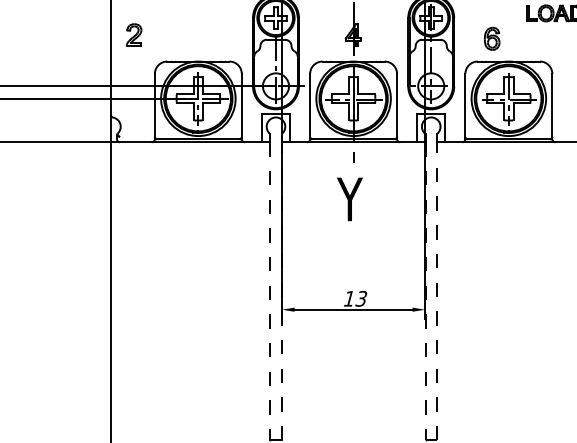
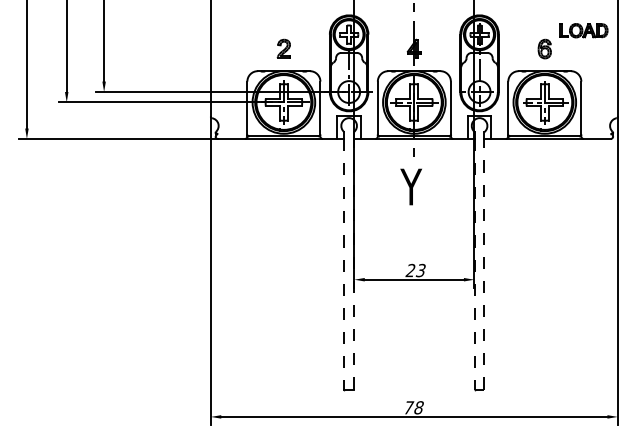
part: (133, 34) -> (283, 48), moved
part: (491, 38) -> (544, 48), moved
text: (349, 297) -> (410, 269), 13 -> 23

